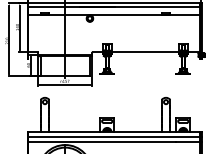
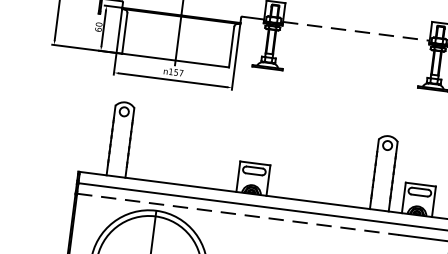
line: (145, 52) -> (356, 31), solid -> dashed
line: (102, 141) -> (238, 213), solid -> dashed

